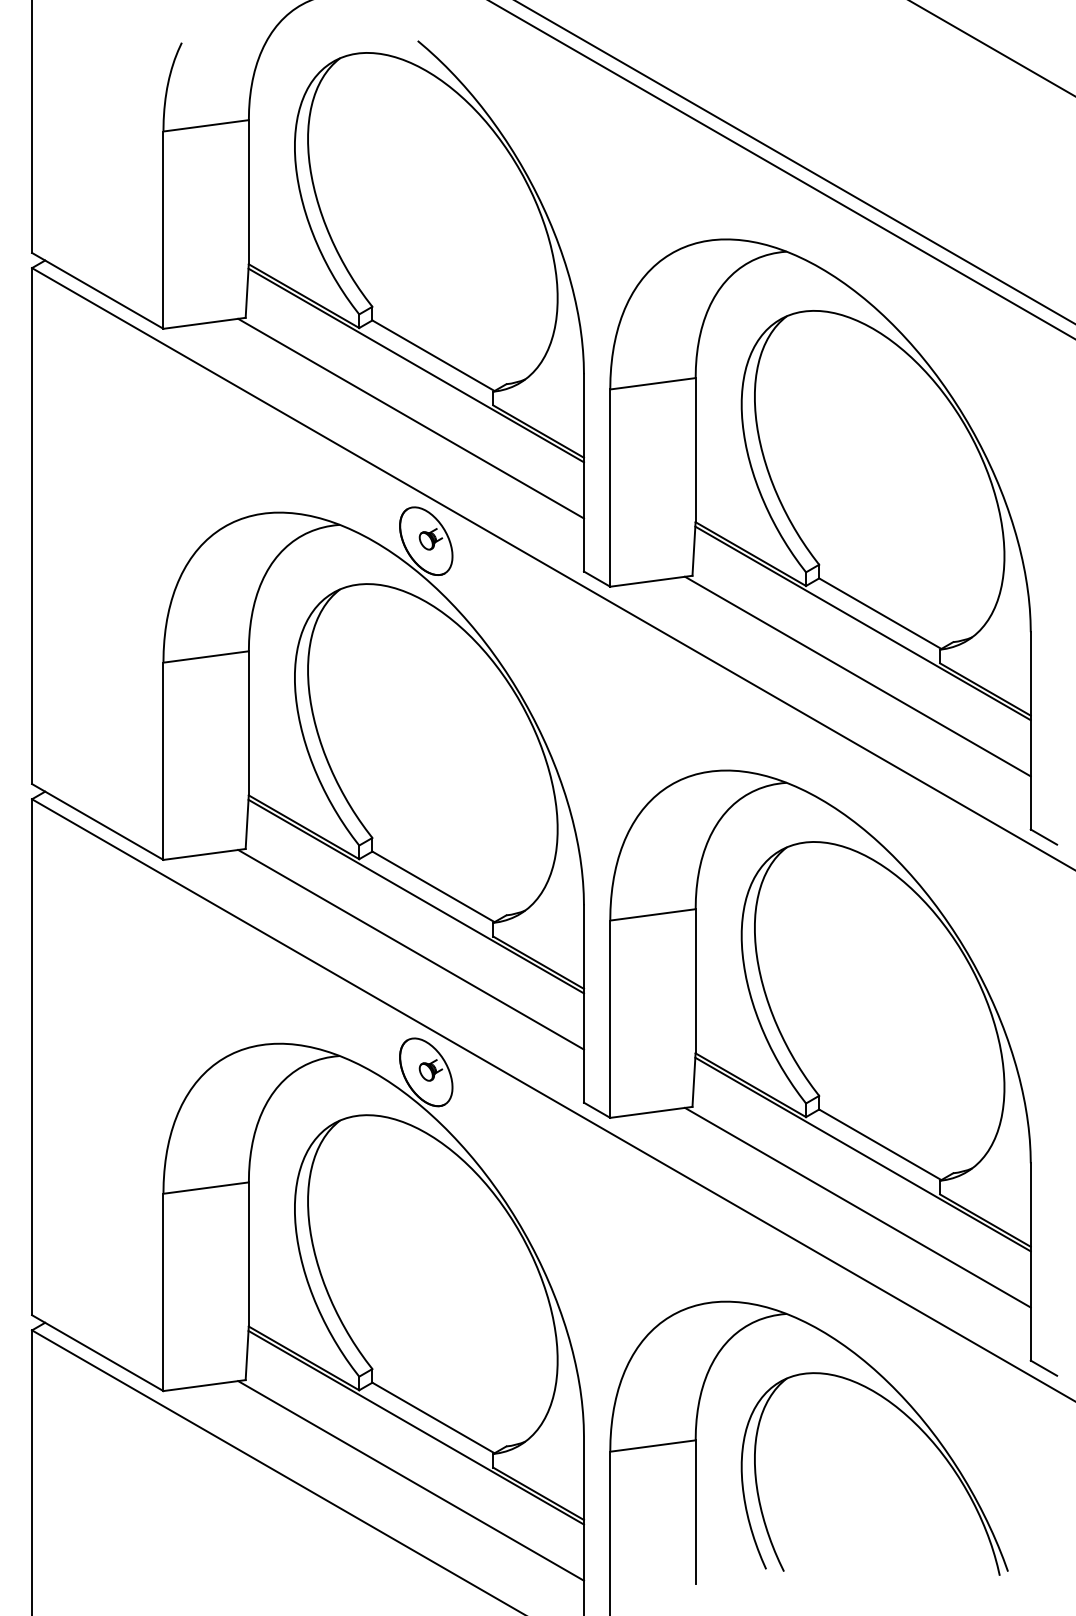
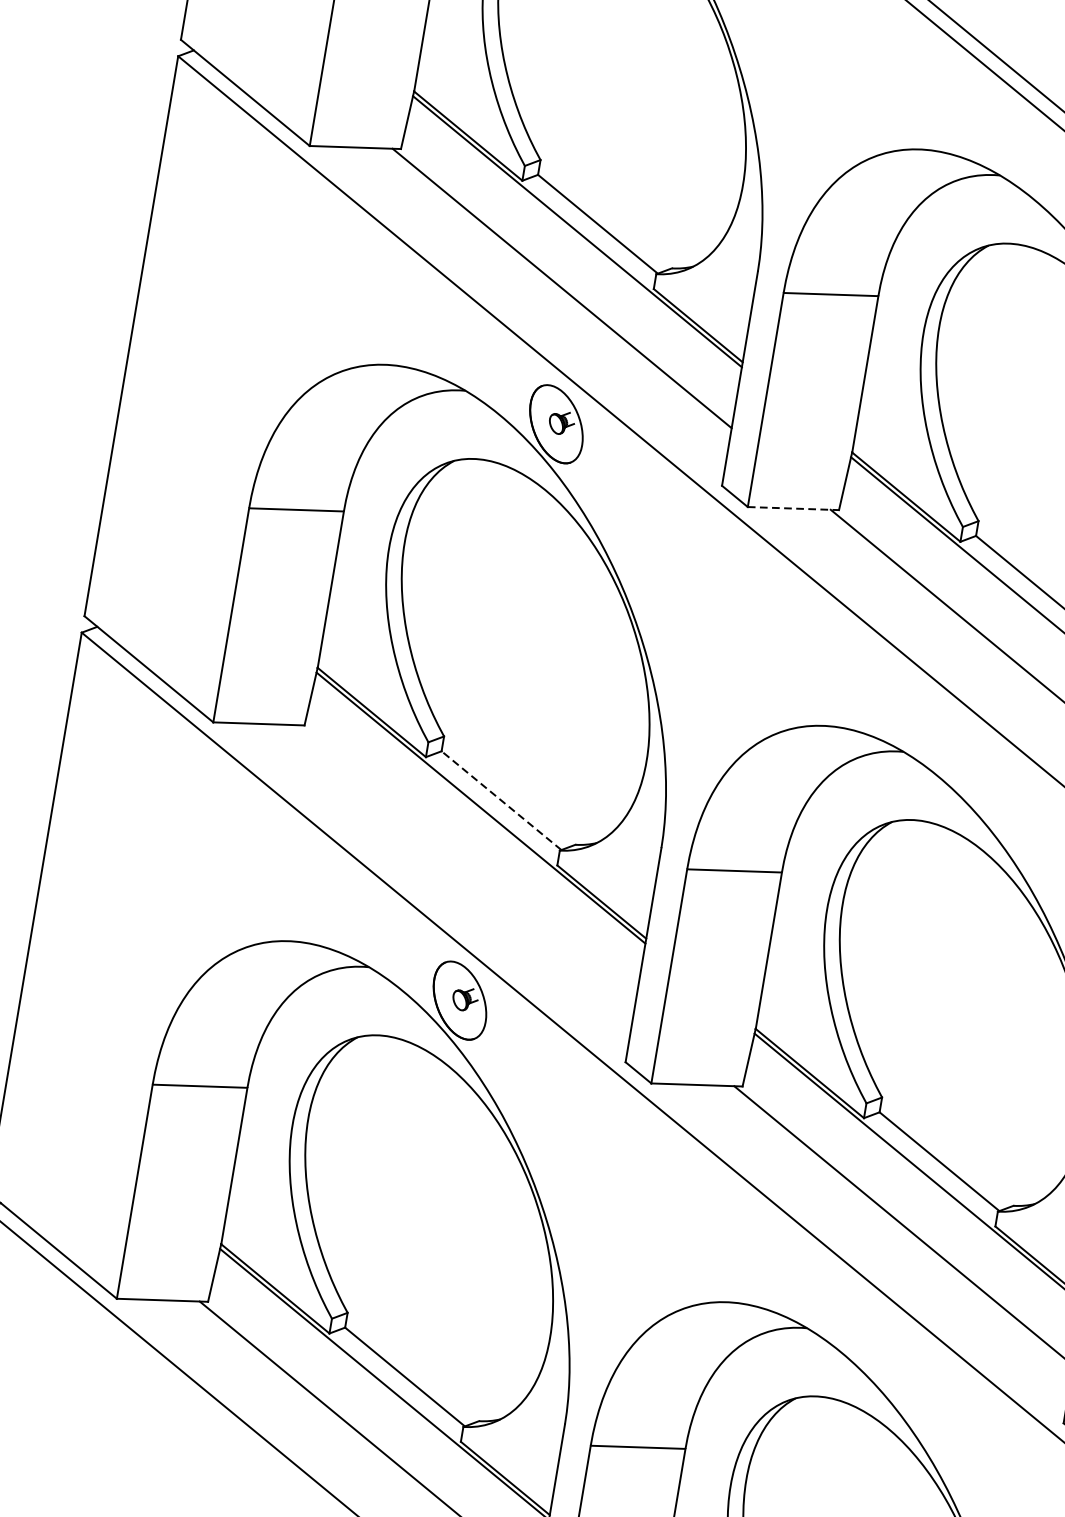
line: (651, 581) -> (793, 508), solid -> dashed
line: (433, 886) -> (501, 800), solid -> dashed
line: (410, 949) -> (465, 864), removed

